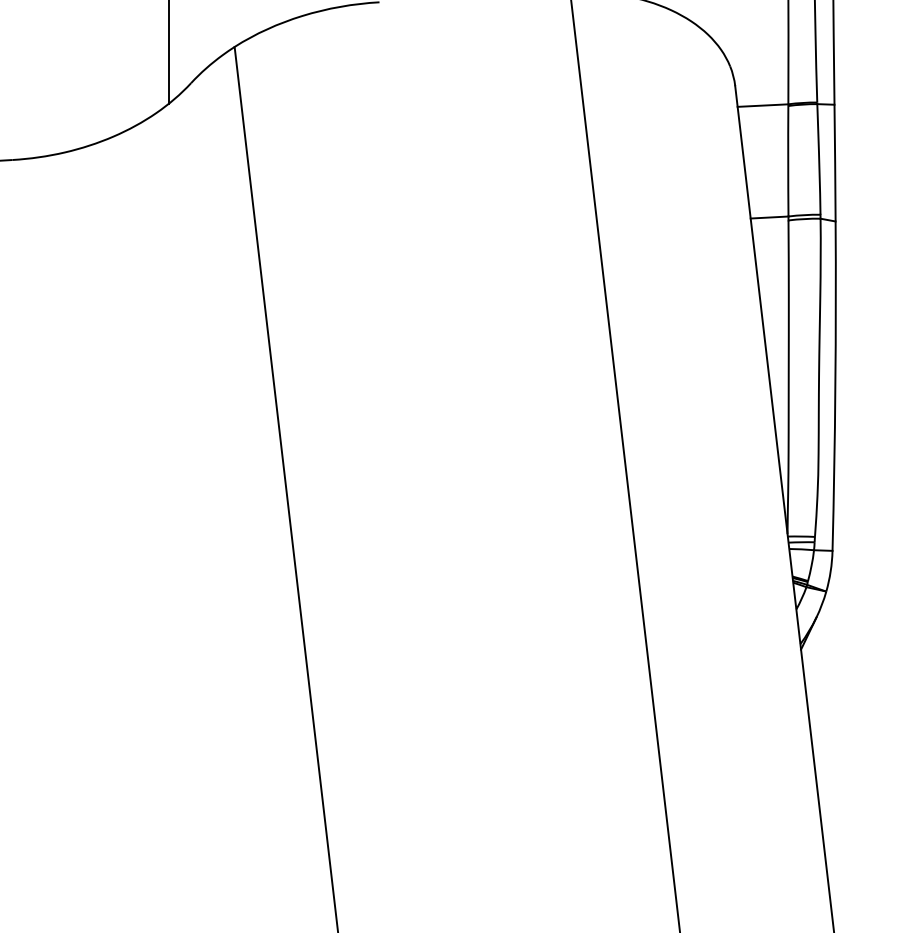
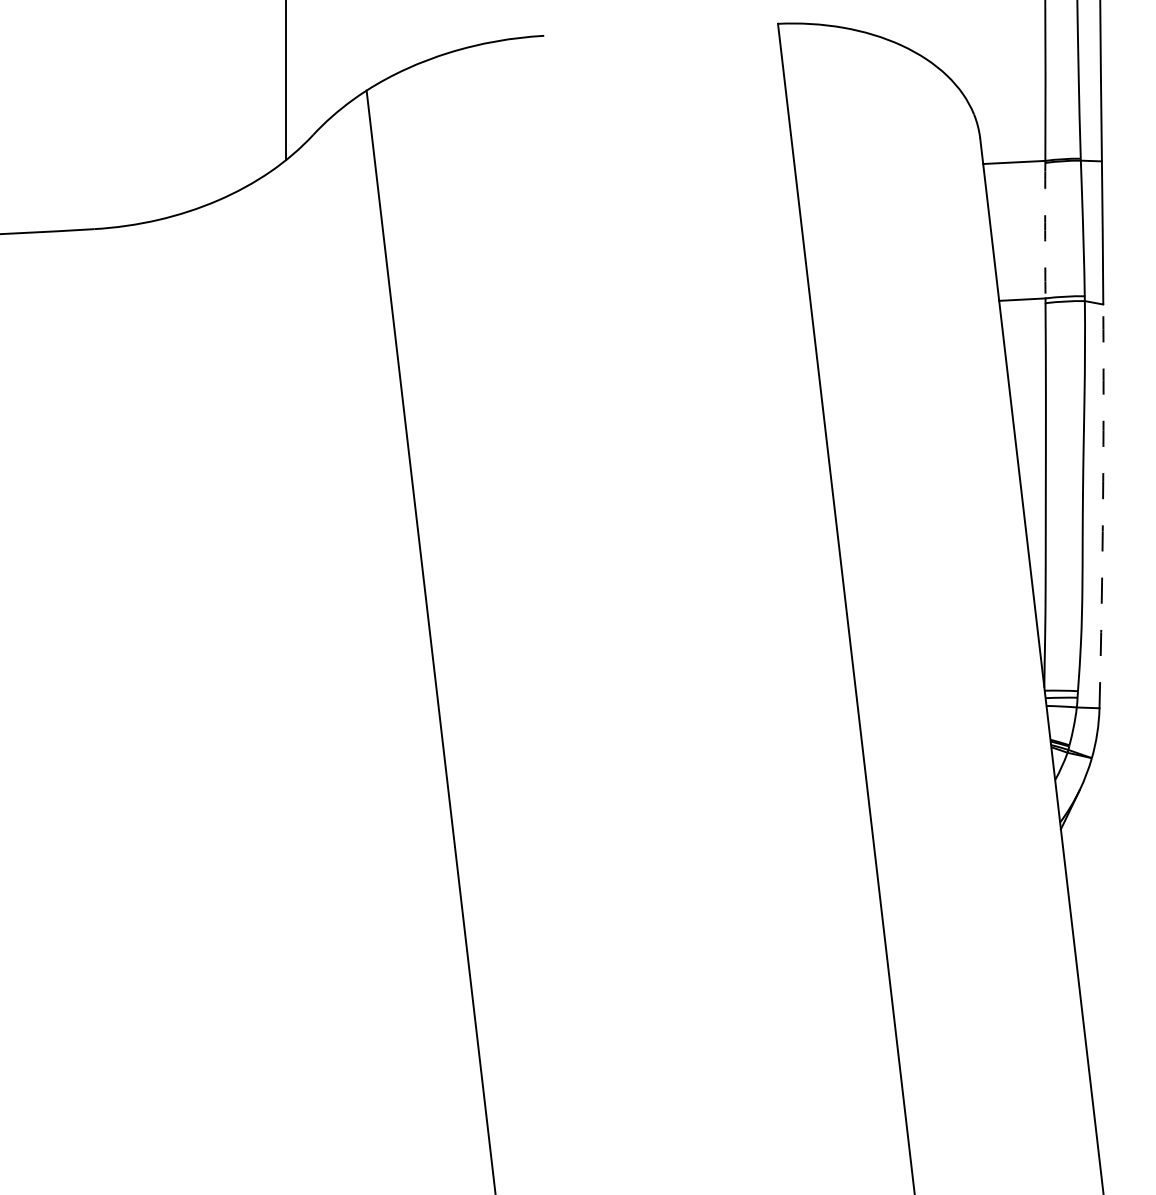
arc: (788, 161) -> (1045, 230), solid -> dashed
arc: (835, 386) -> (1103, 506), solid -> dashed

